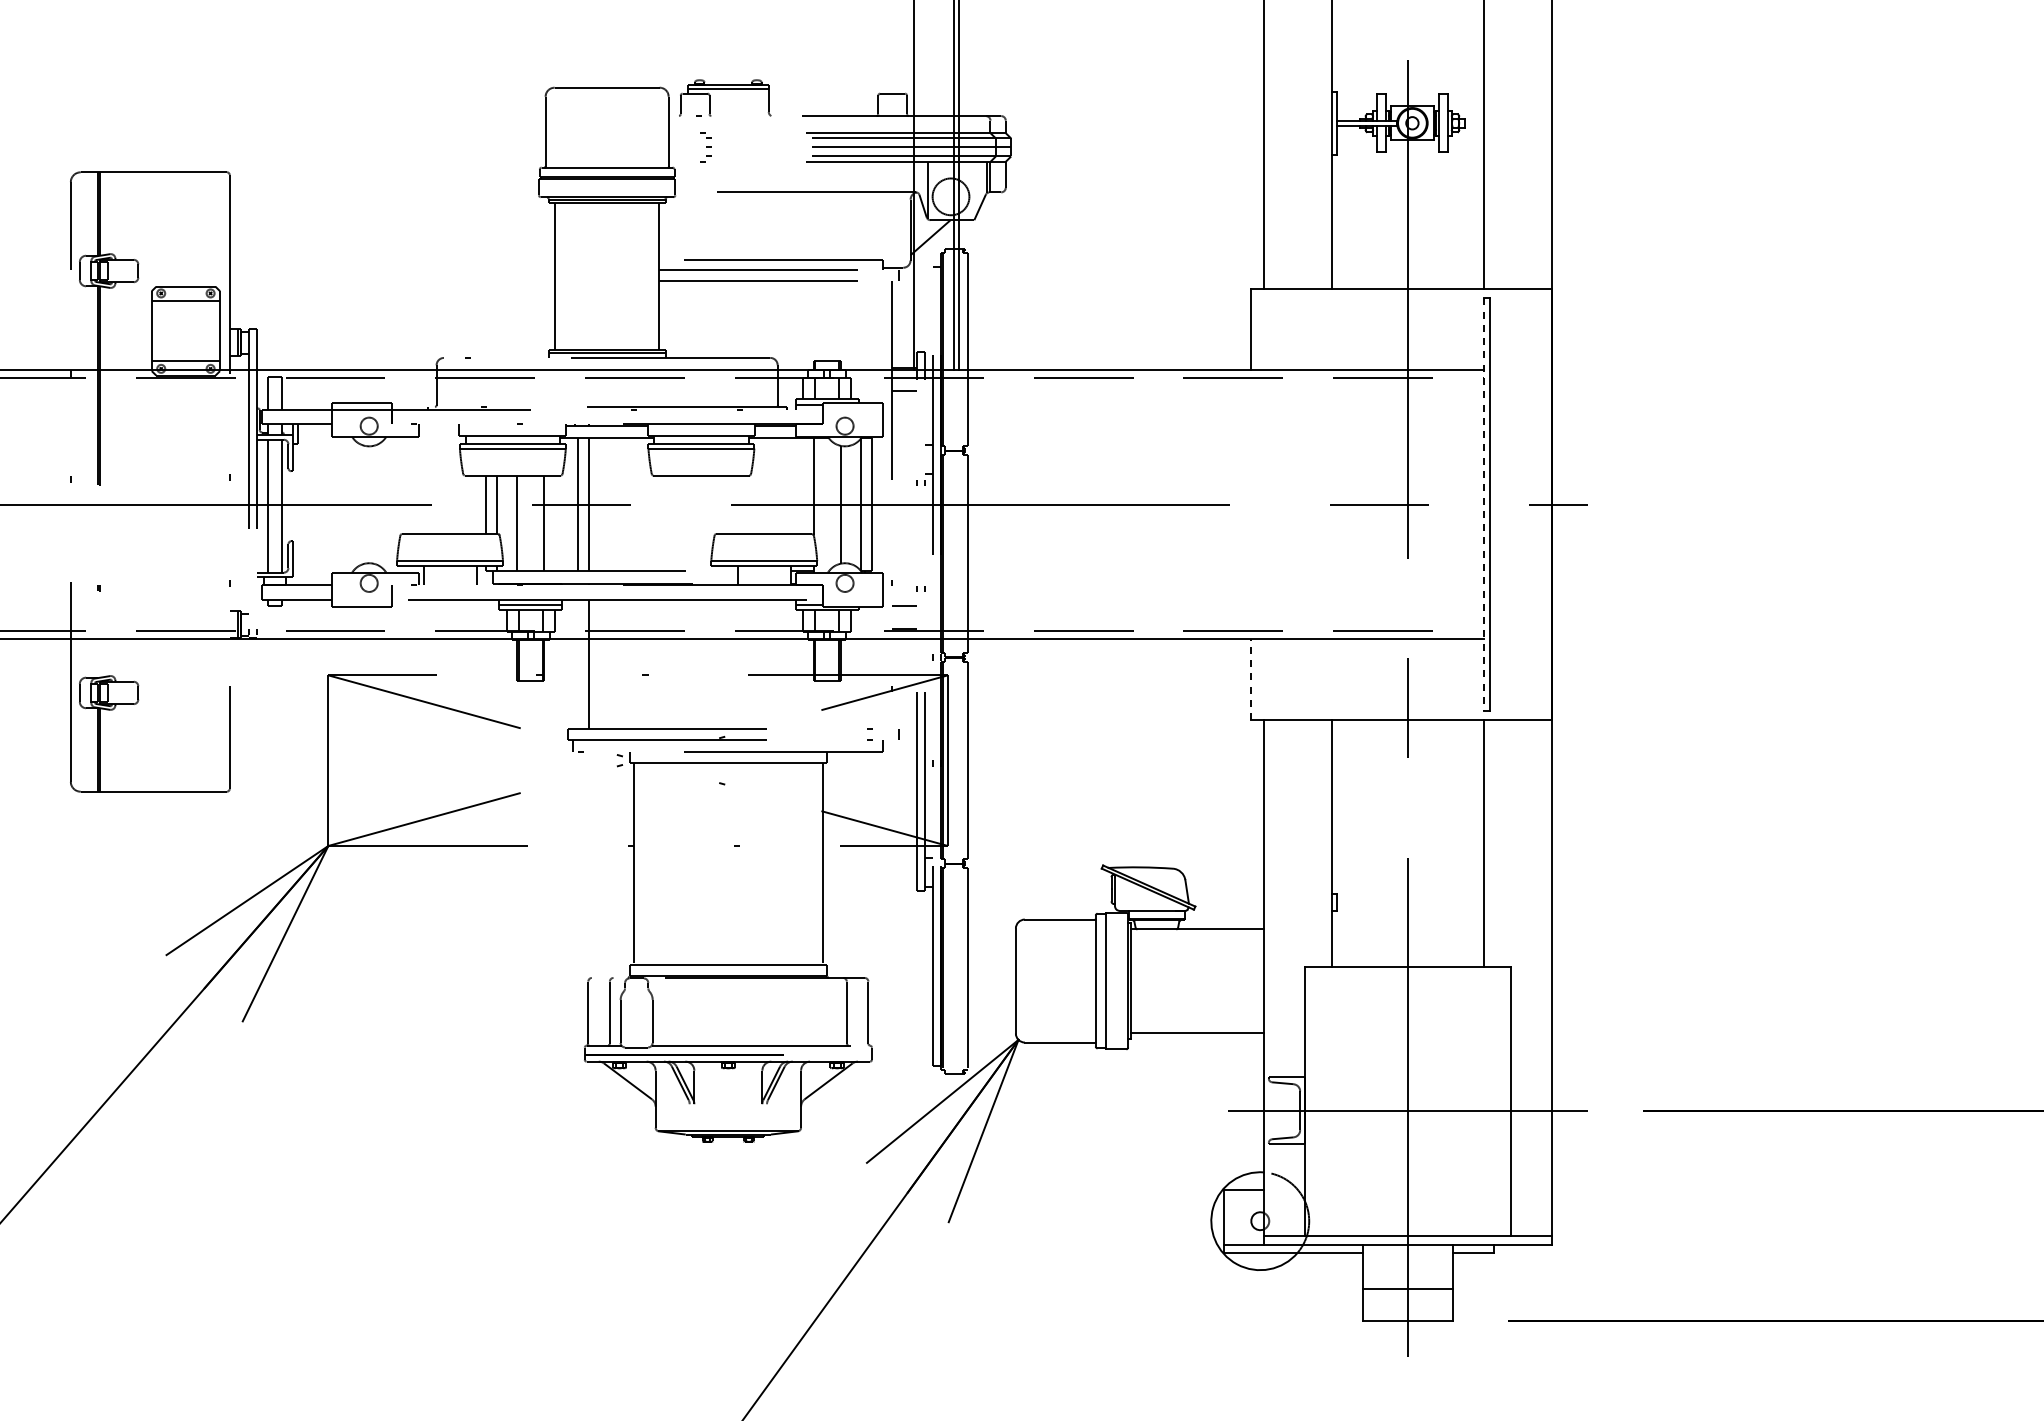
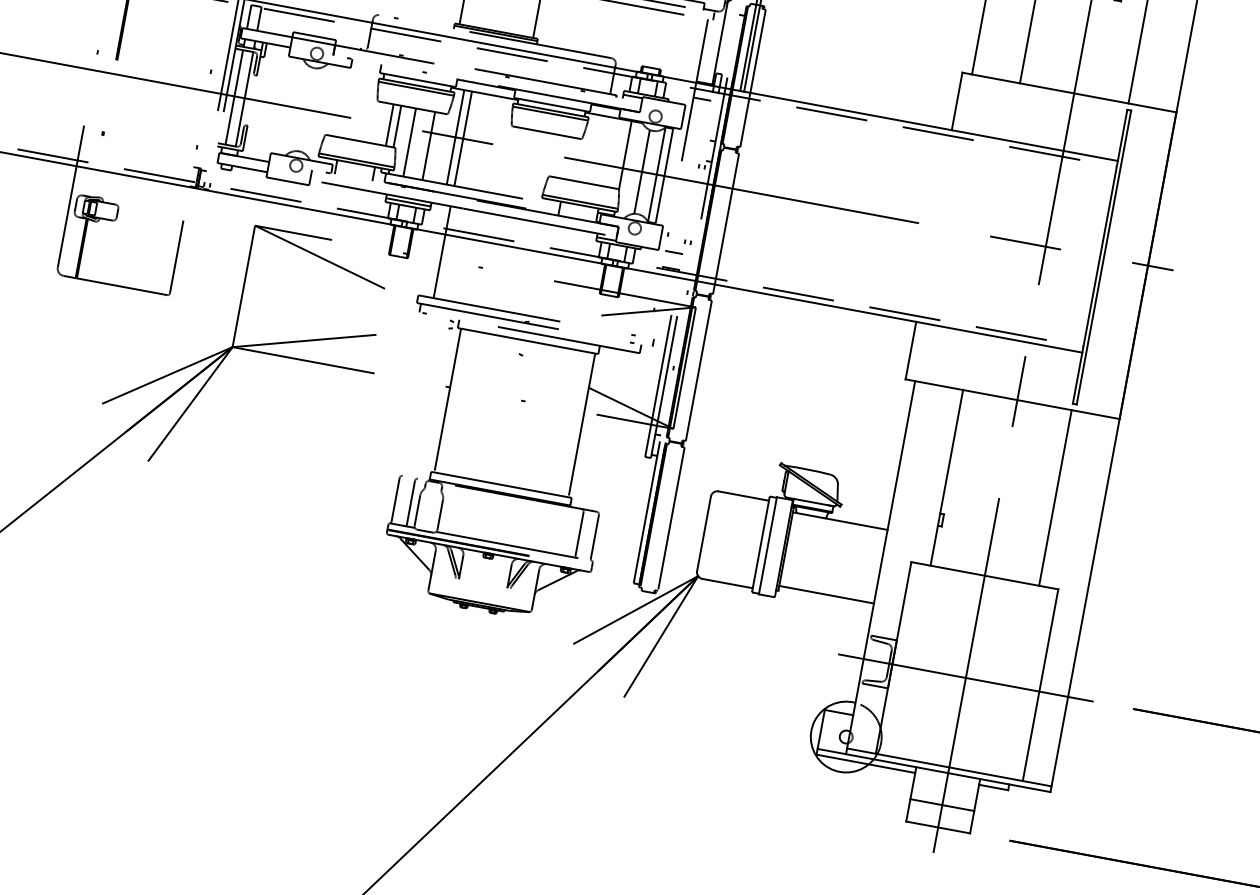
line: (1484, 504) -> (1100, 256), dashed -> solid
line: (1250, 679) -> (910, 350), dashed -> solid

